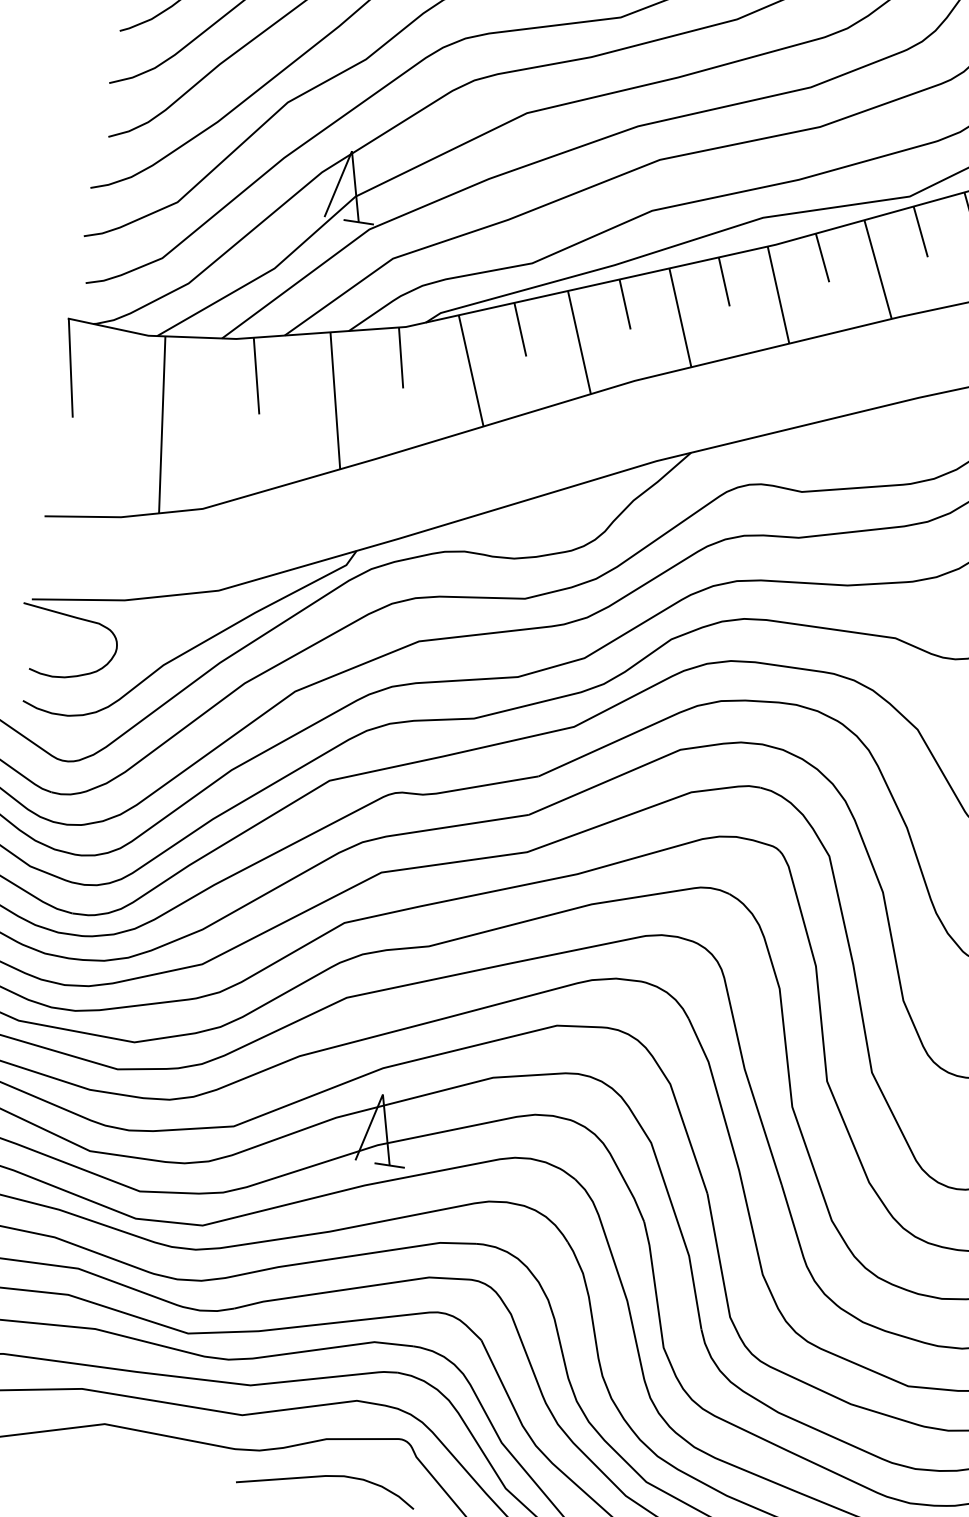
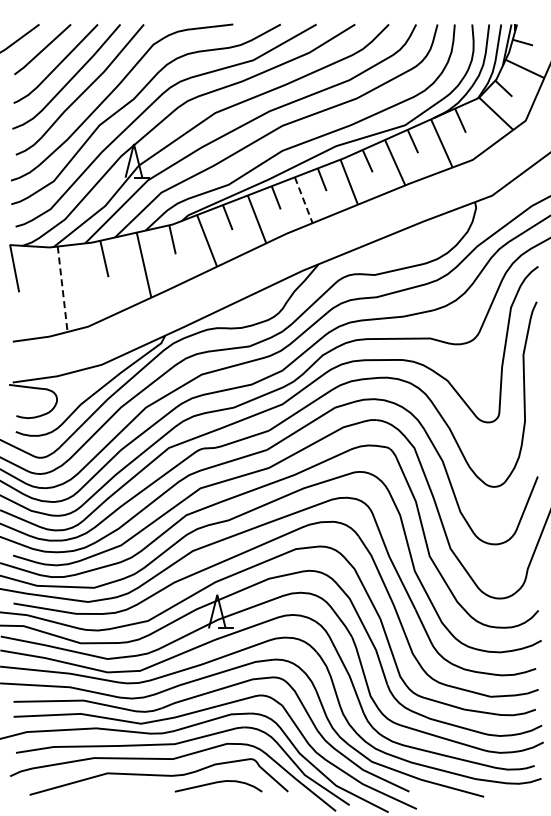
line: (679, 318) -> (303, 200), solid -> dashed
line: (161, 425) -> (62, 289), solid -> dashed

